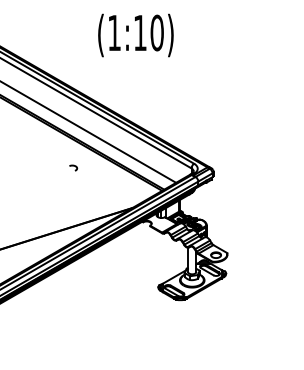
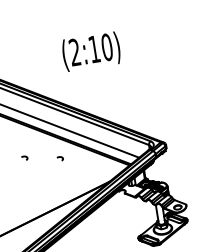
text: (114, 32) -> (74, 52), (1:10) -> (2:10)
curve: (27, 158) -> (24, 157), added

